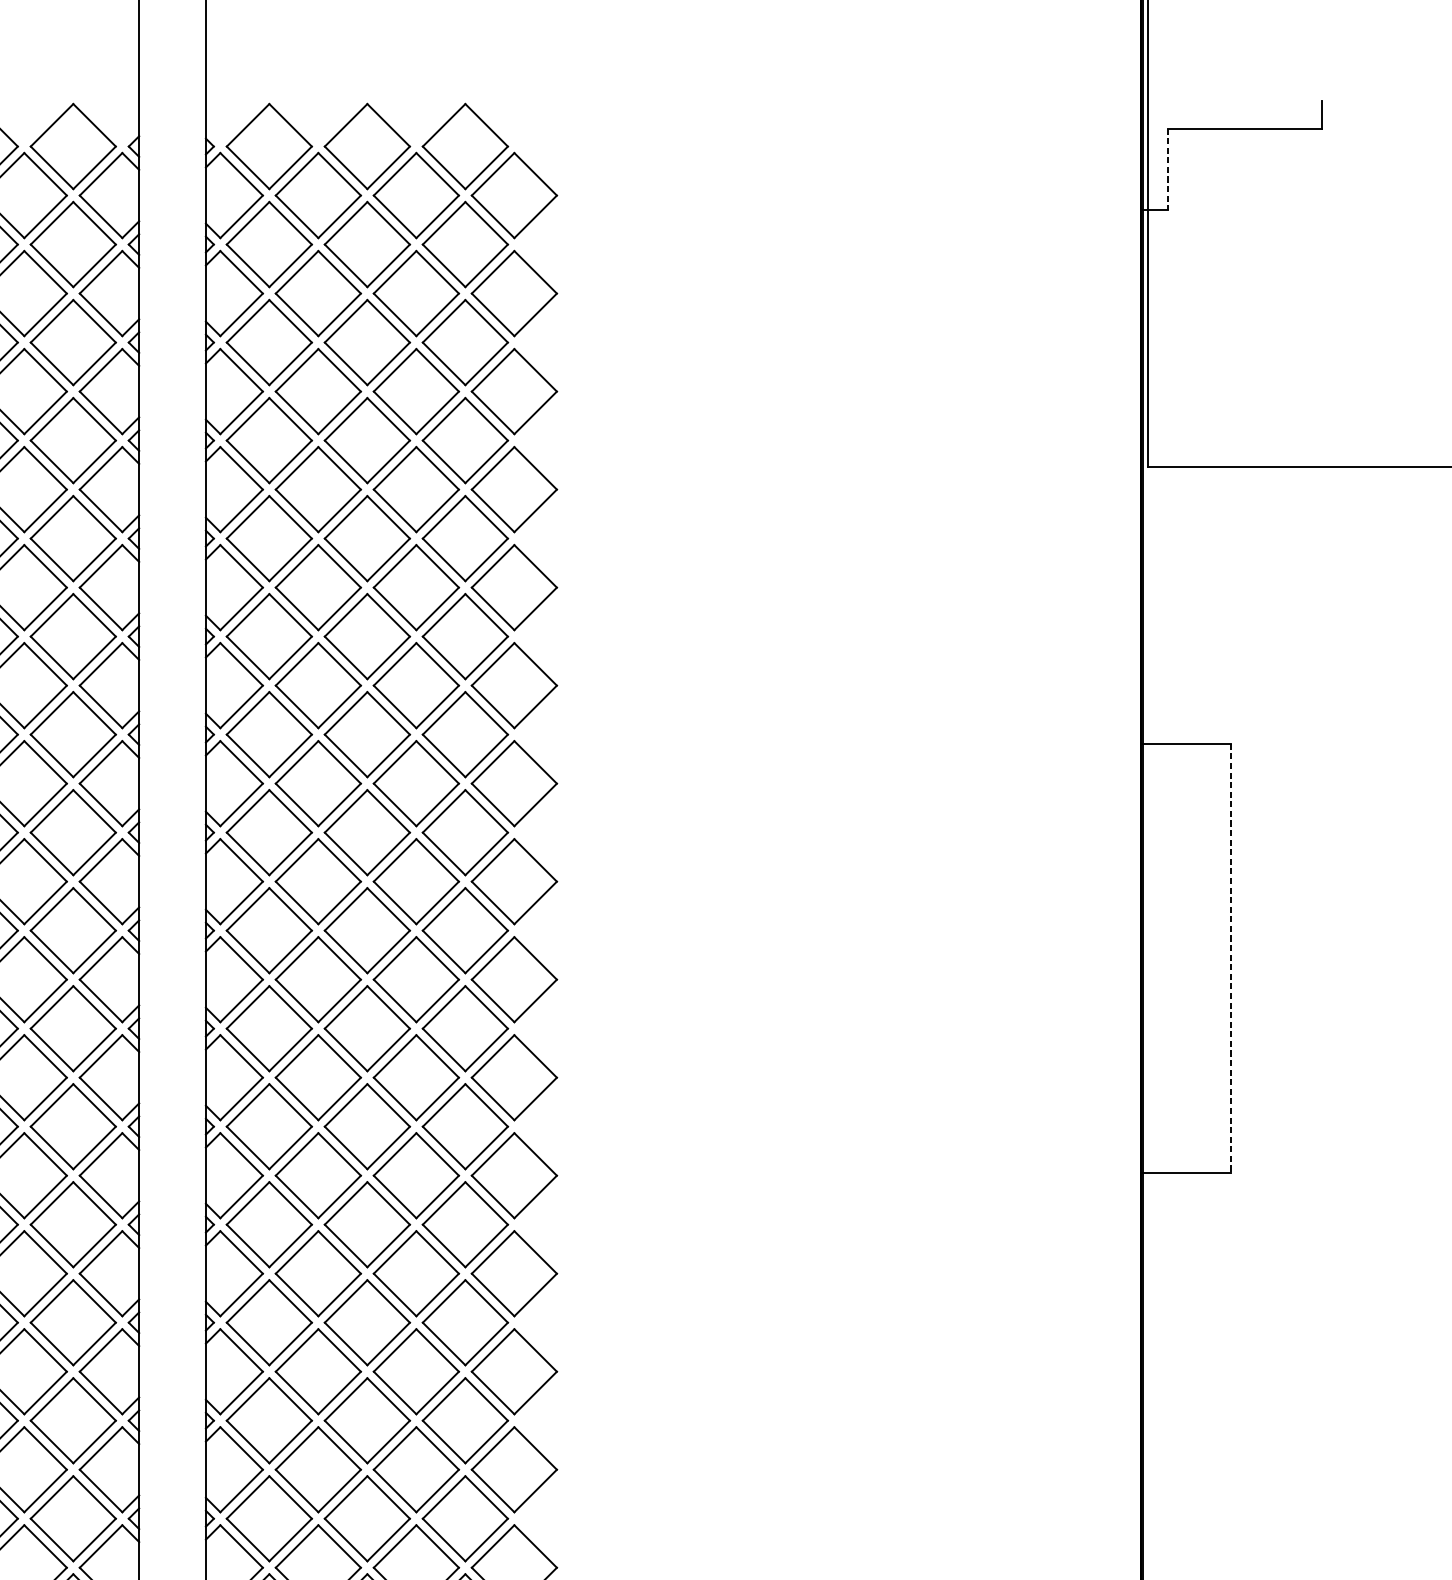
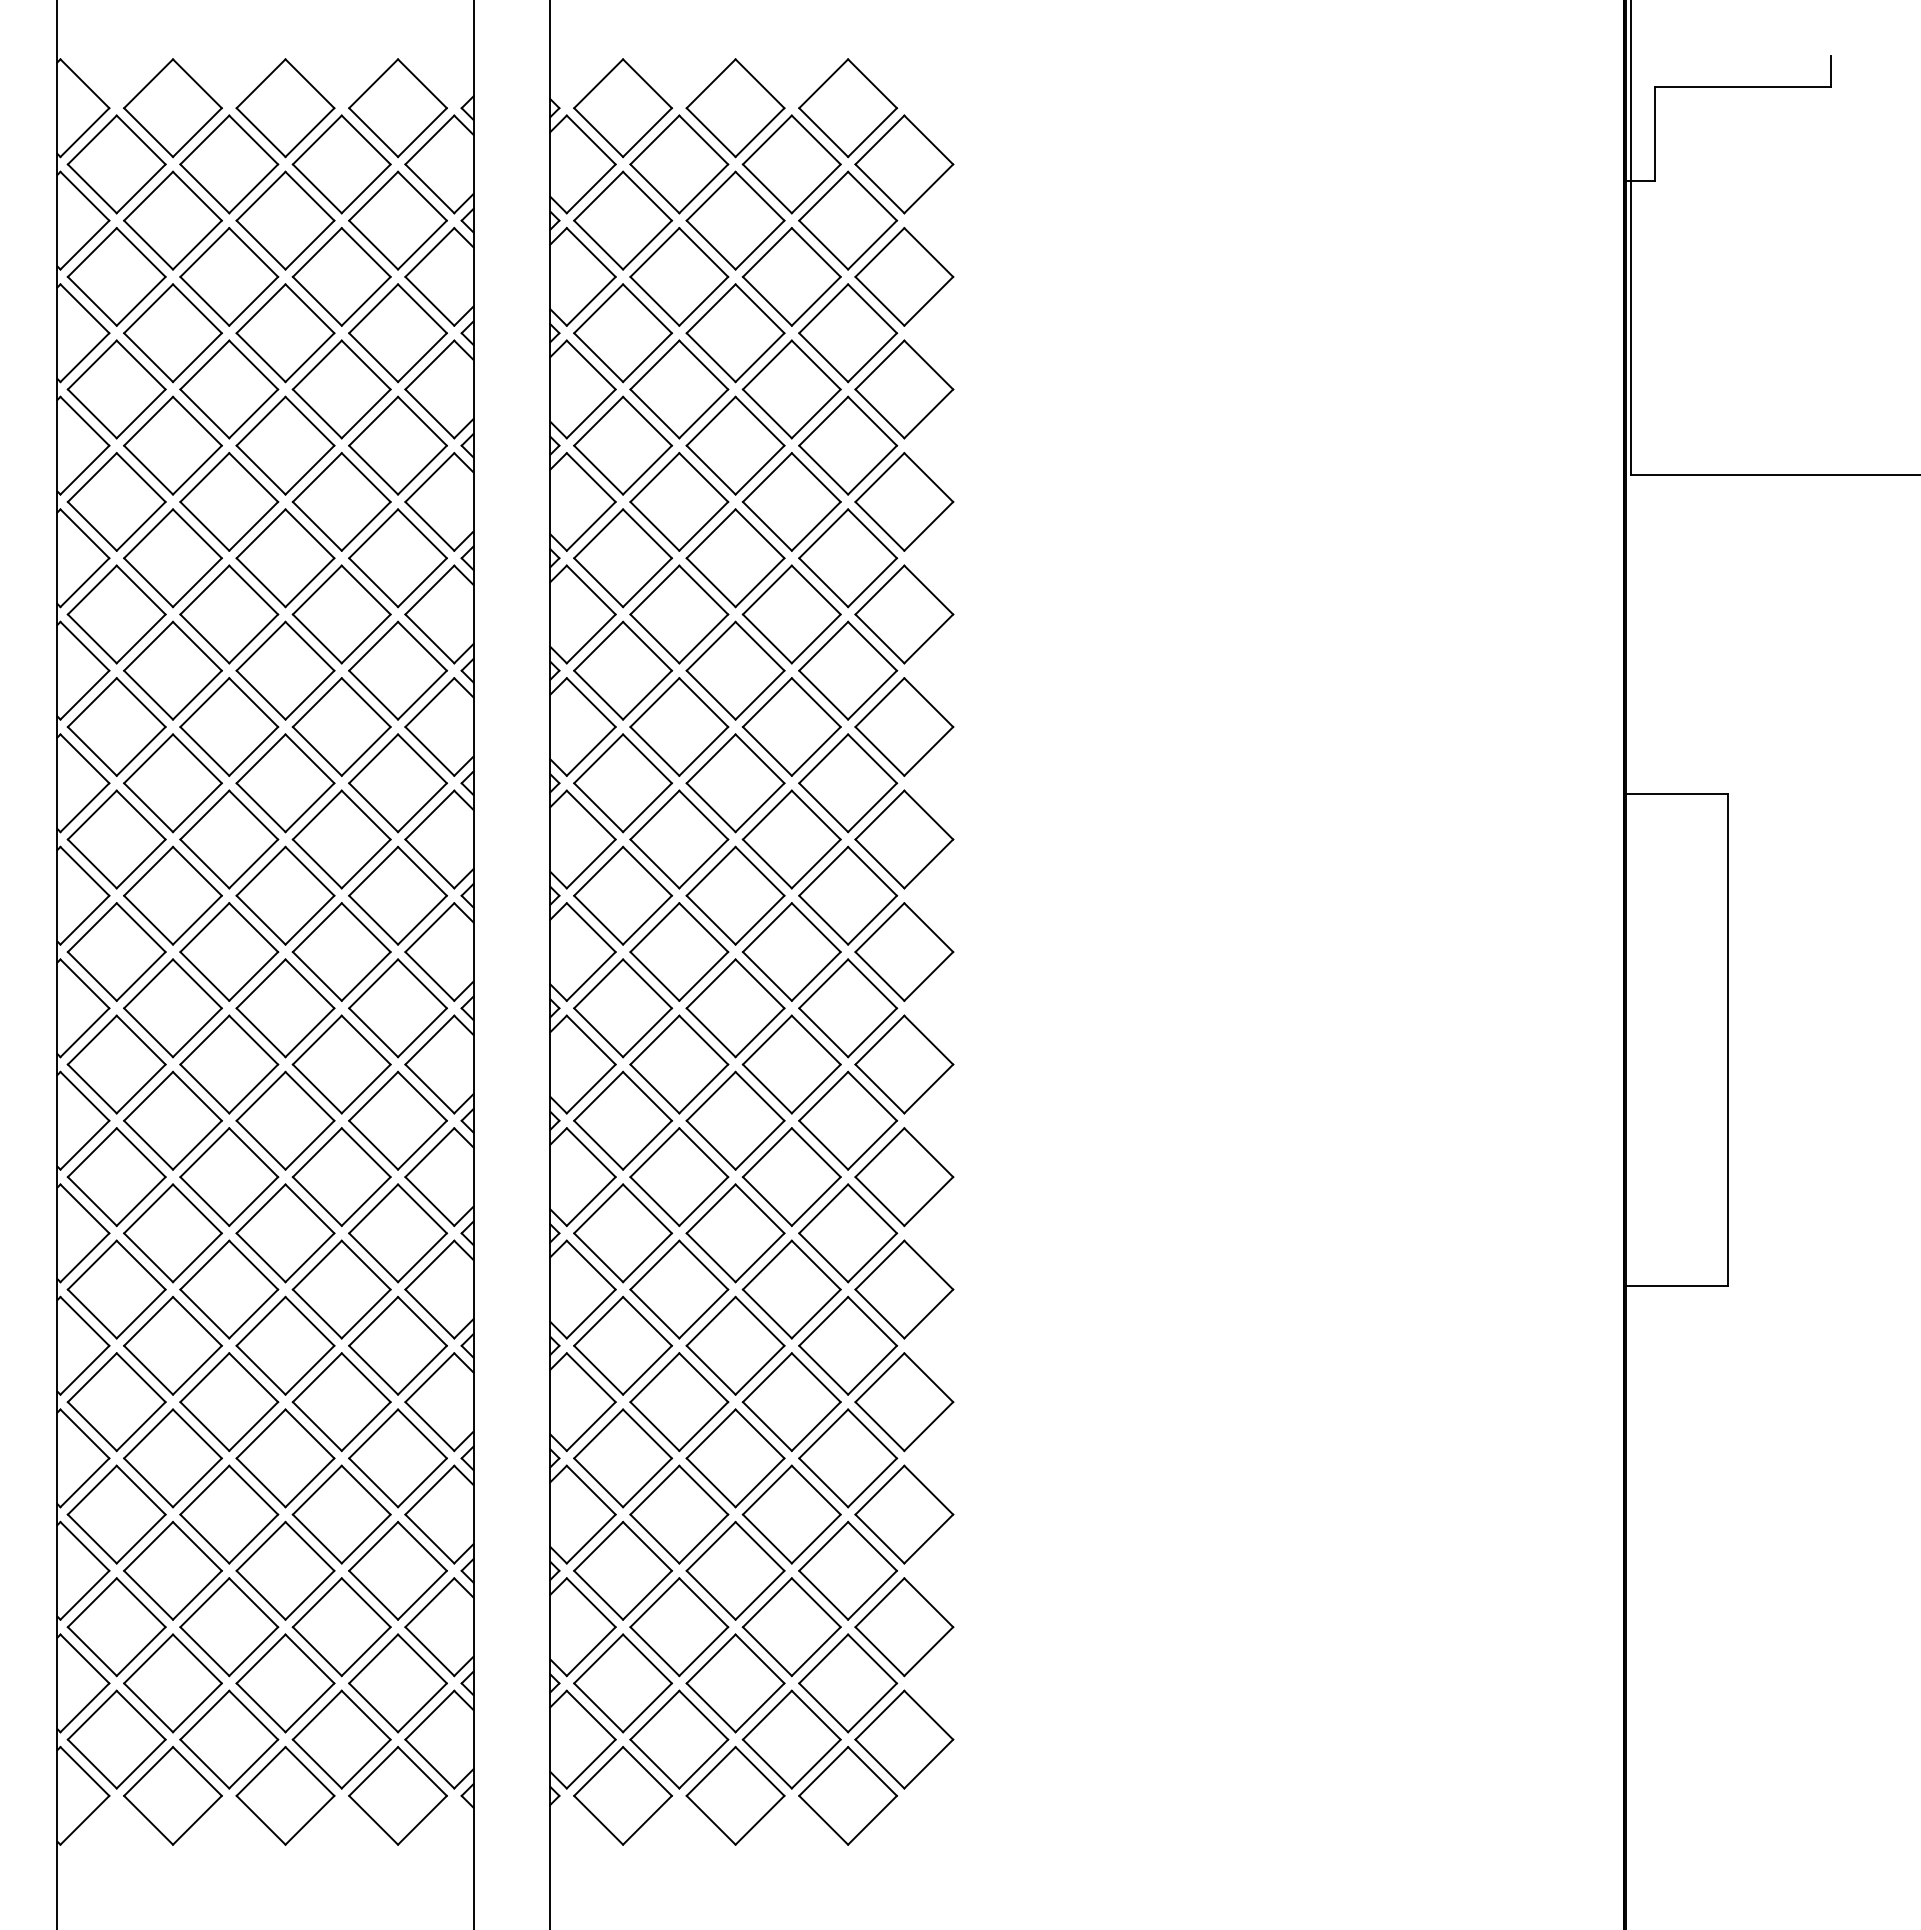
line: (1168, 169) -> (1655, 134), dashed -> solid
line: (1231, 958) -> (1727, 1040), dashed -> solid

